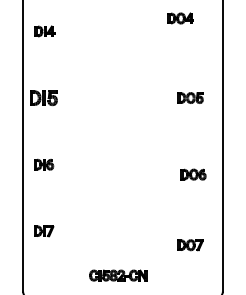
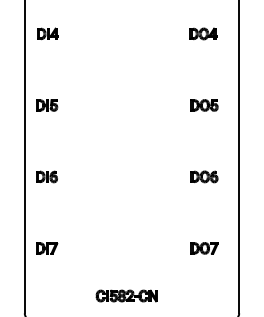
part: (180, 18) -> (203, 33), moved
part: (44, 97) -> (47, 104), size x0.71
part: (193, 174) -> (204, 176), moved
part: (190, 245) -> (204, 248), moved

